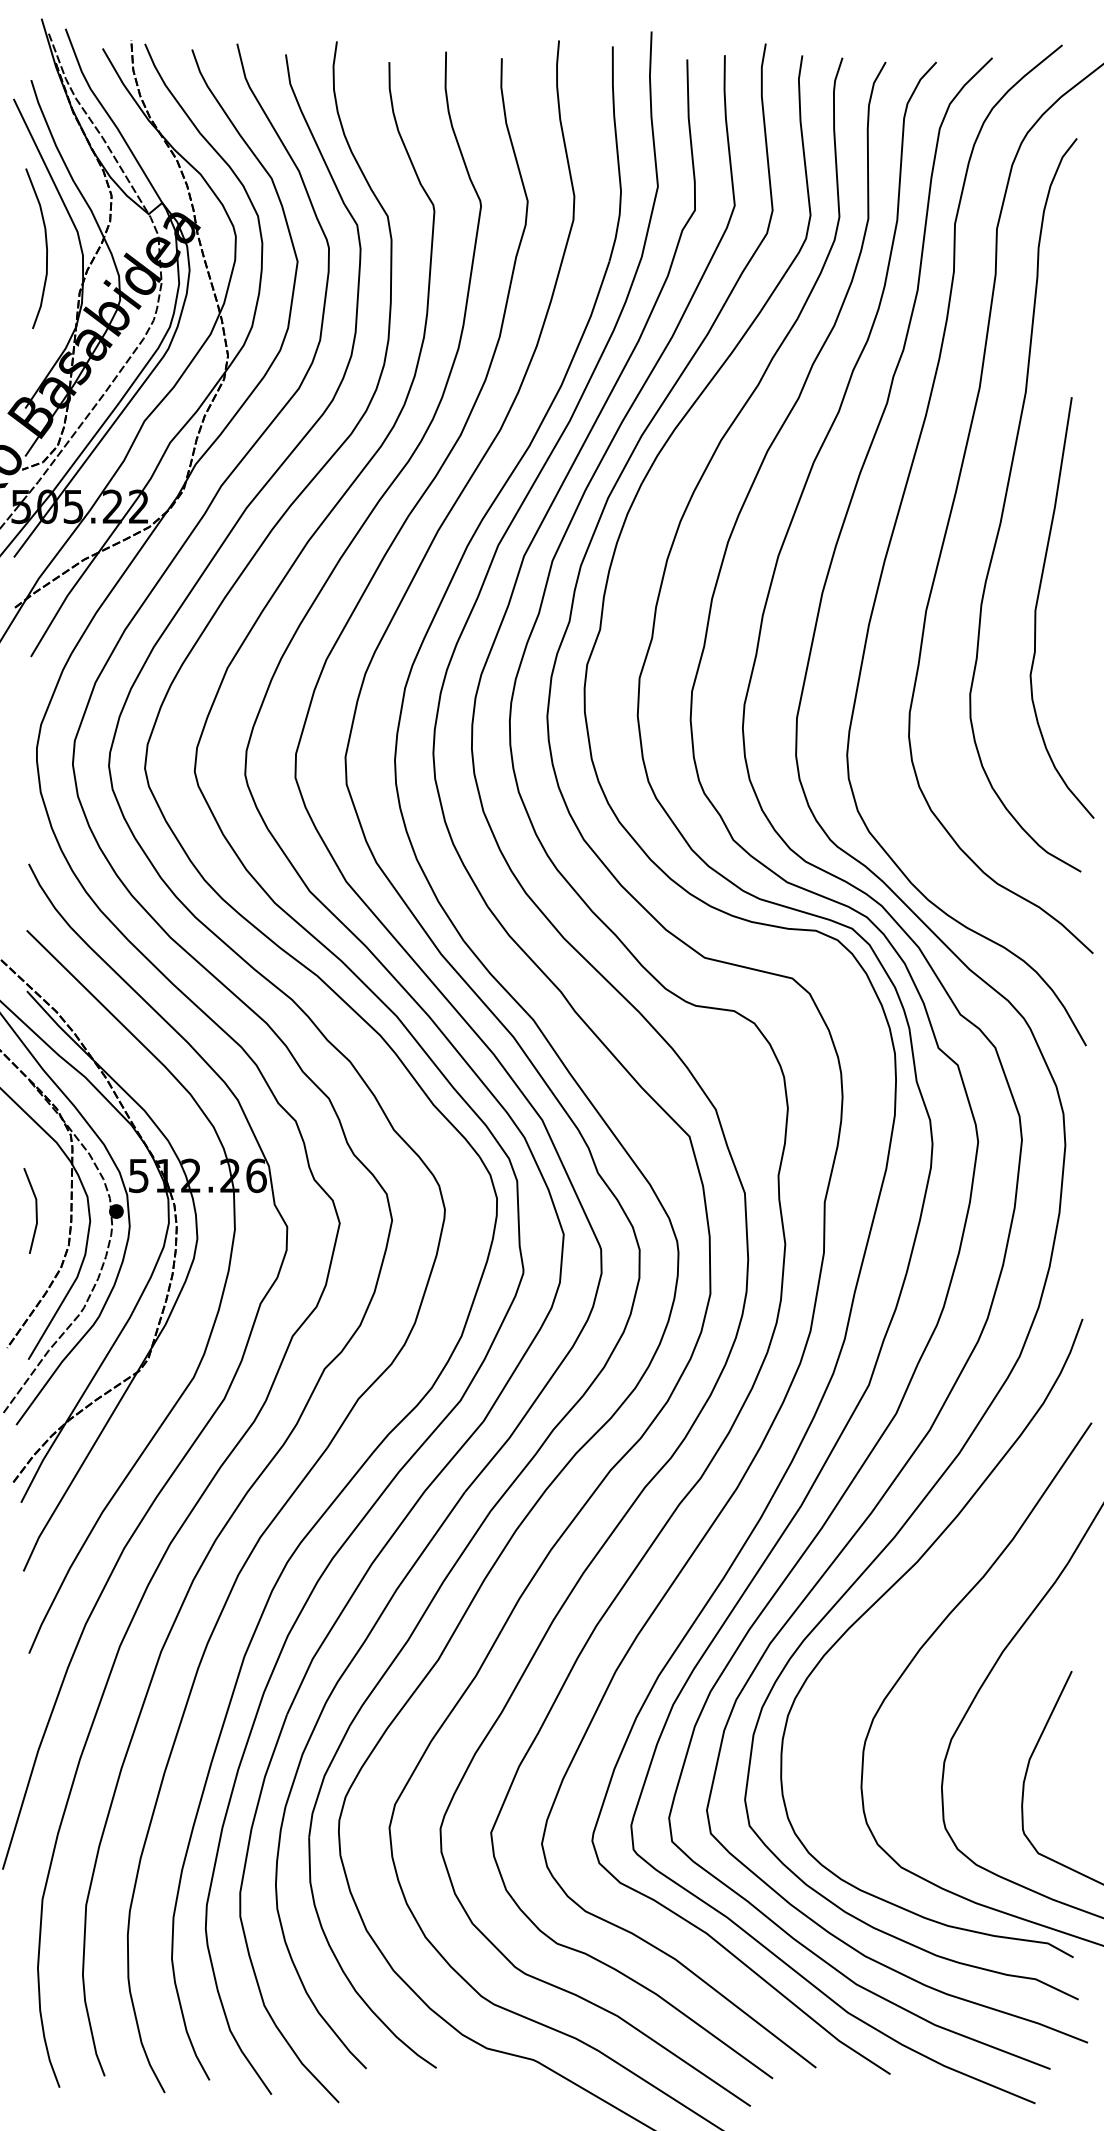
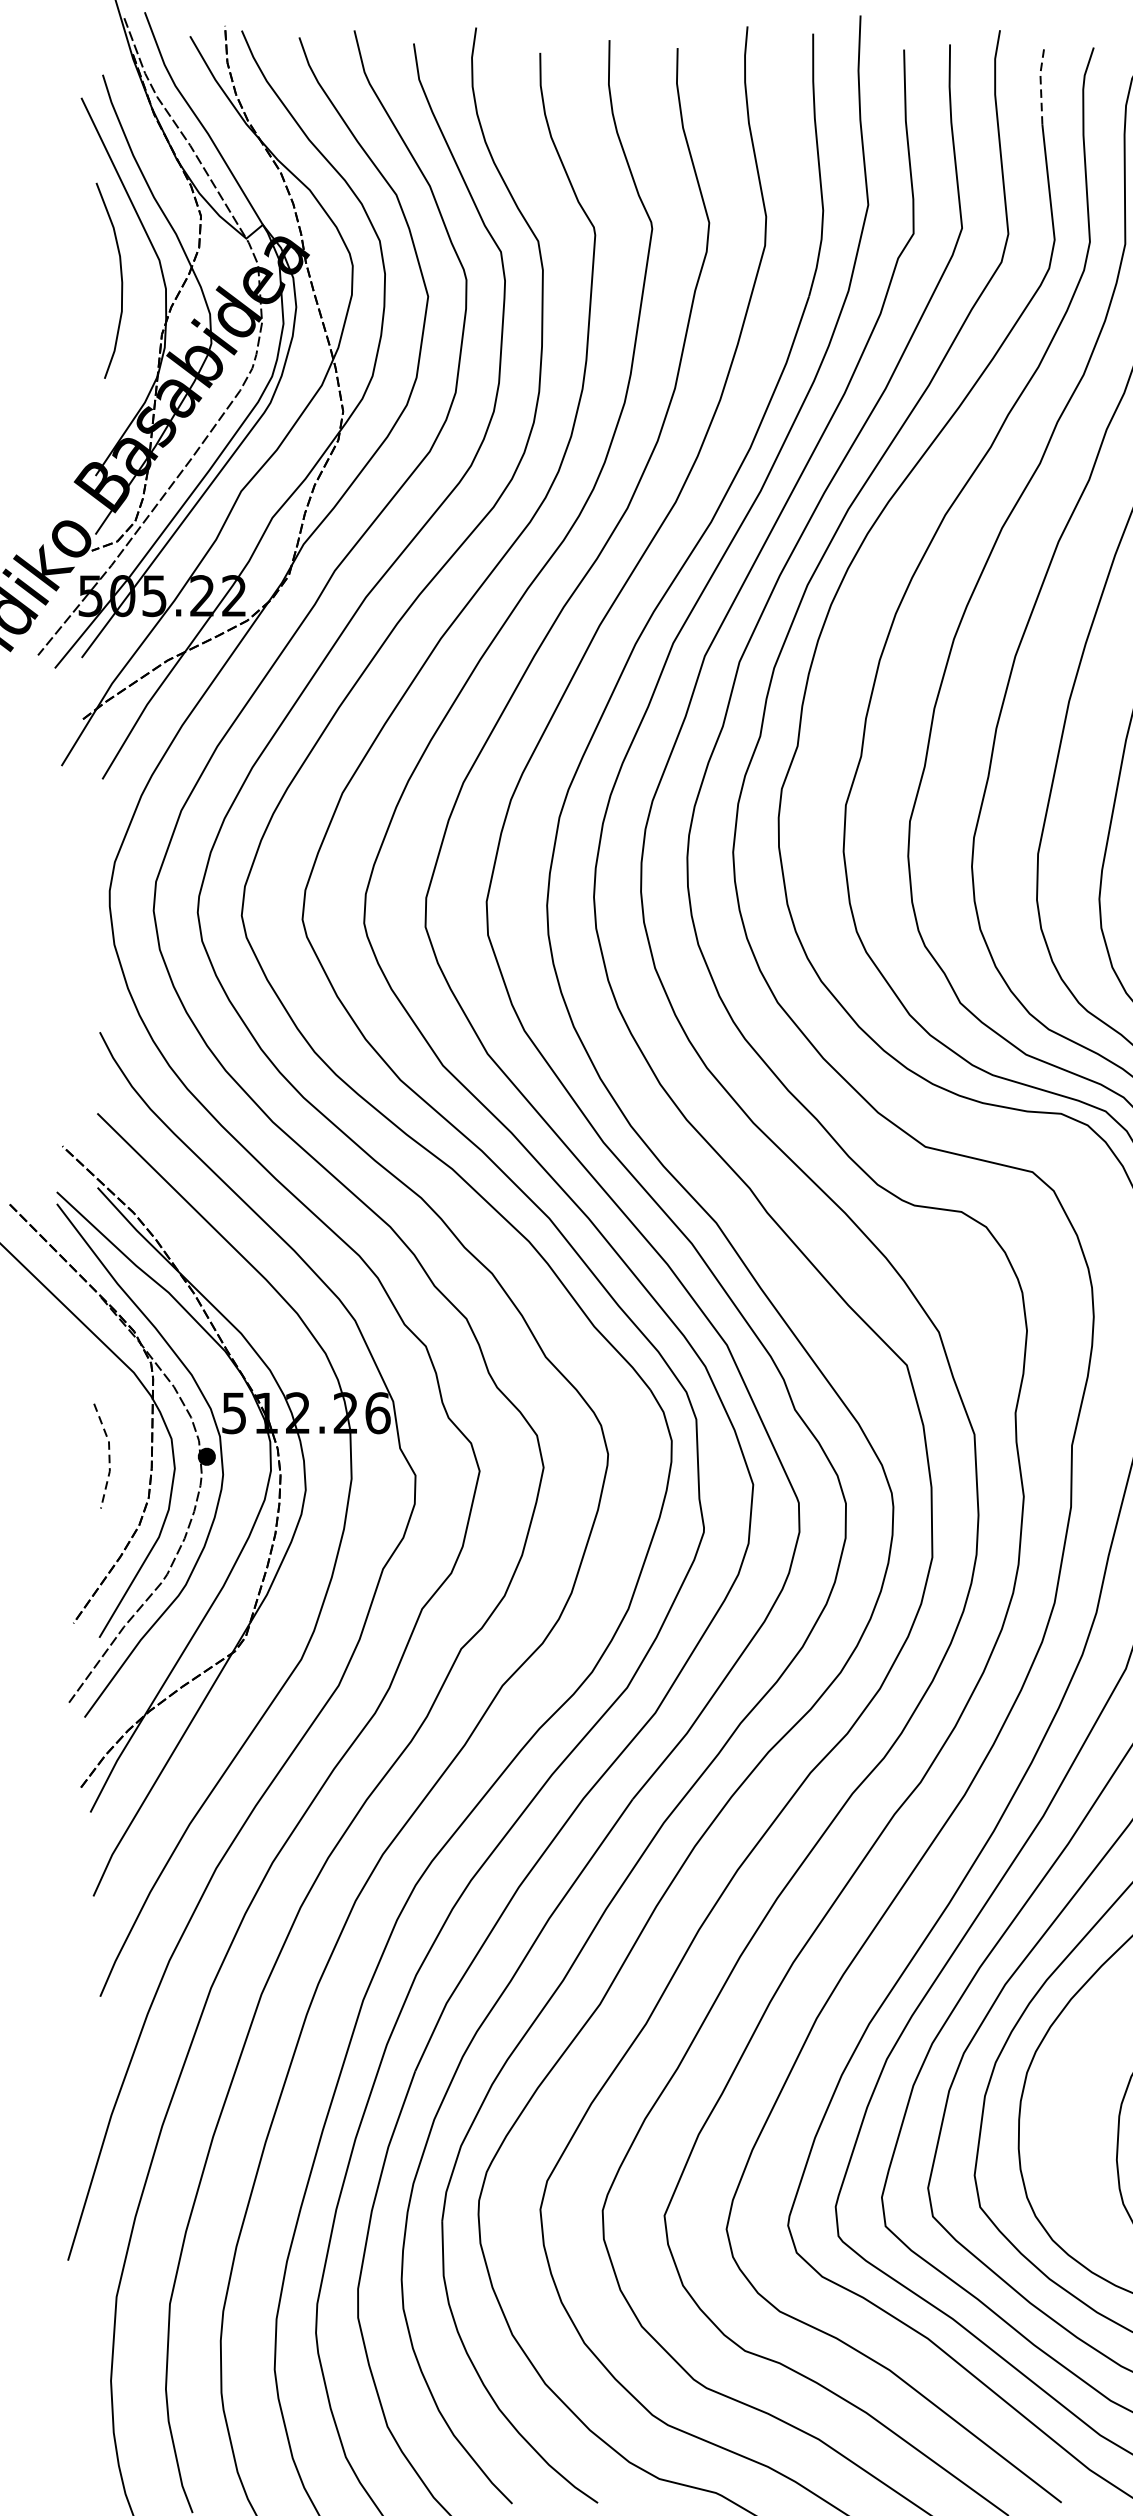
line: (799, 87) -> (1041, 83), solid -> dashed
line: (36, 1210) -> (109, 1455), solid -> dashed

